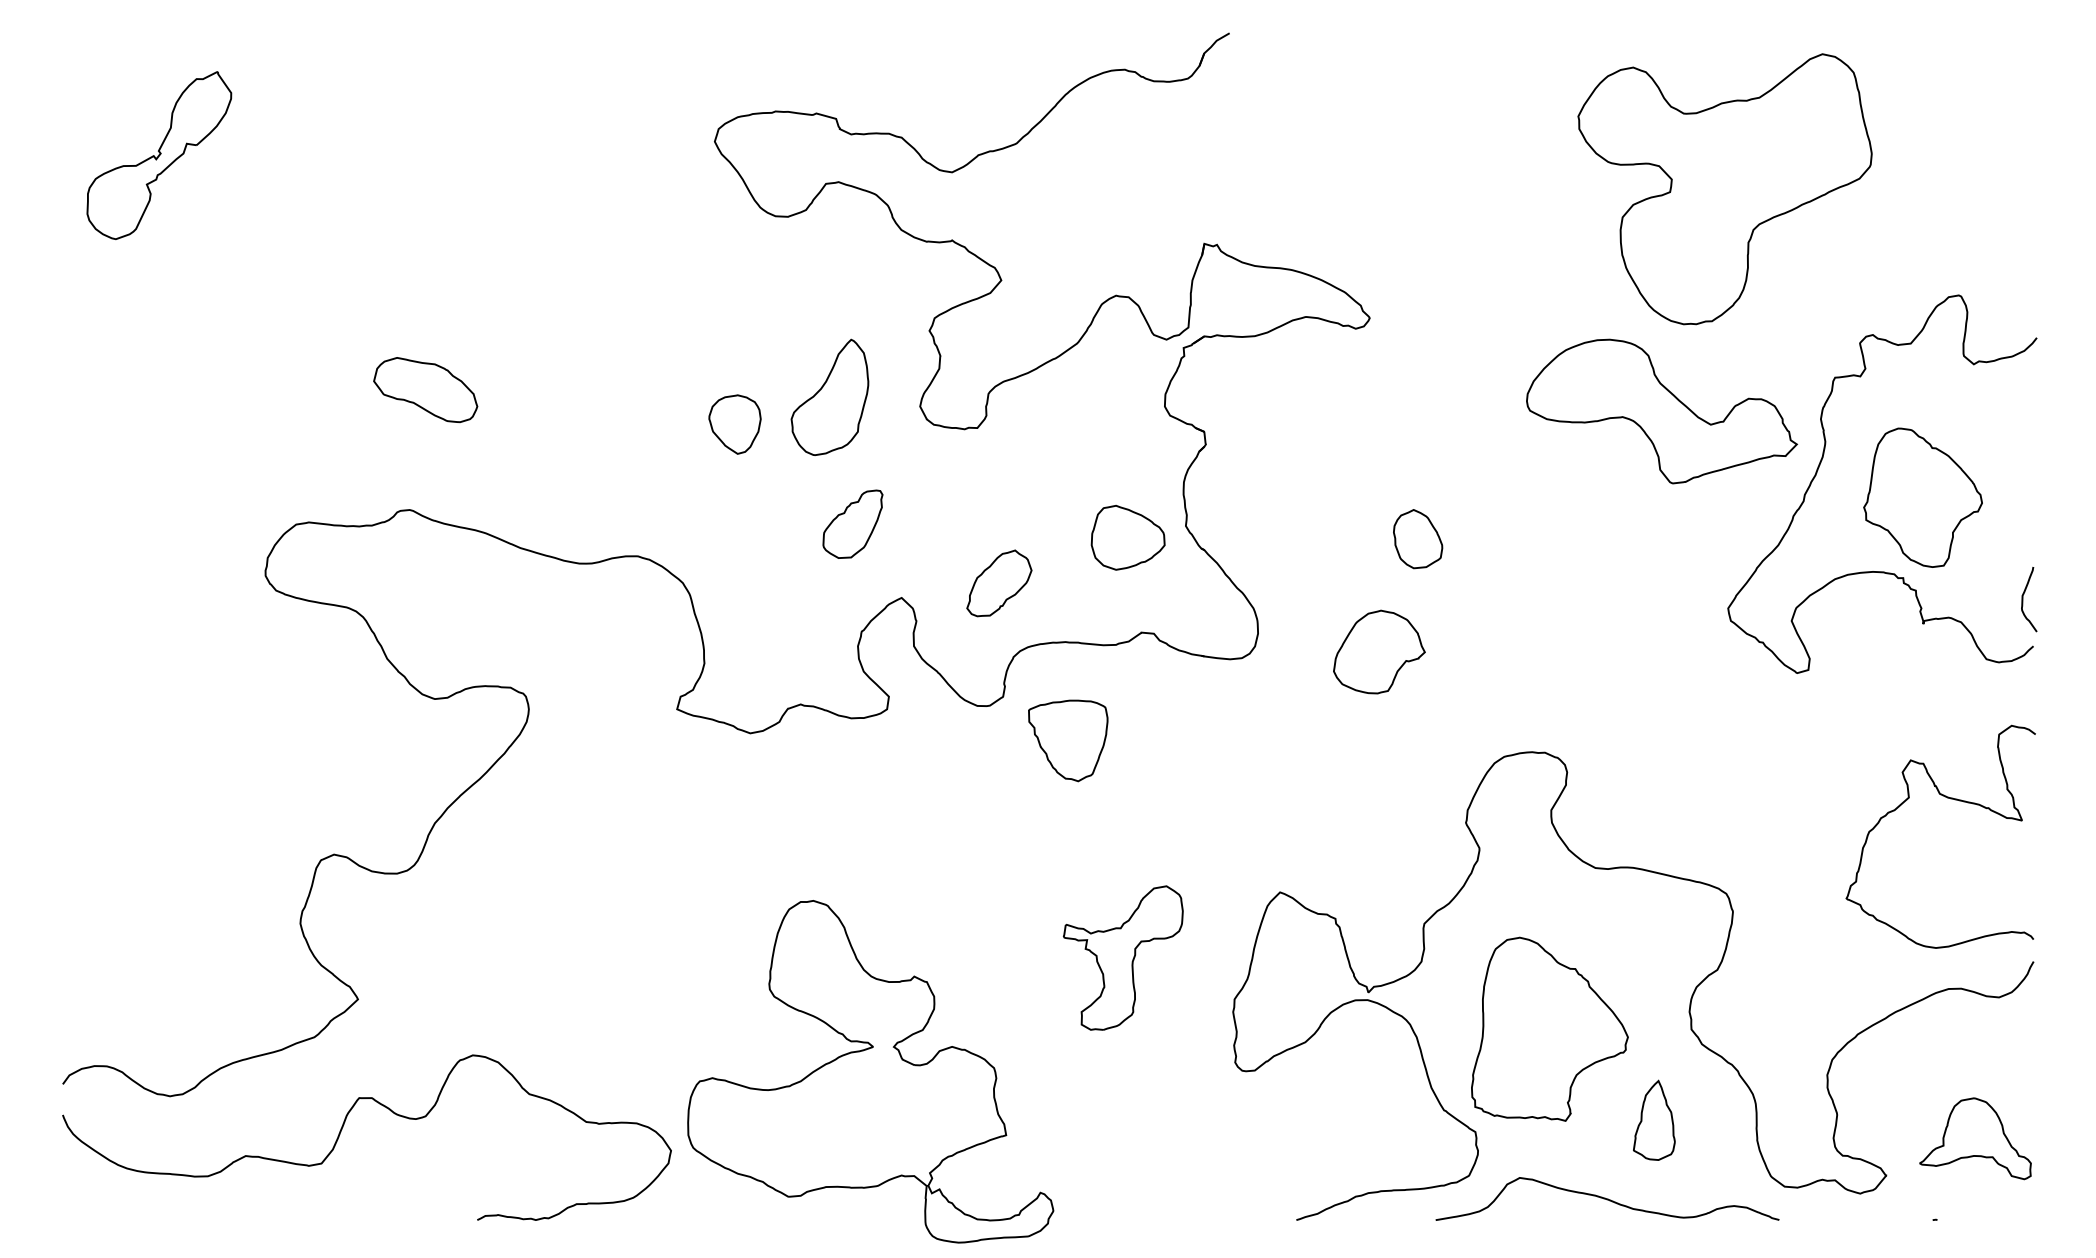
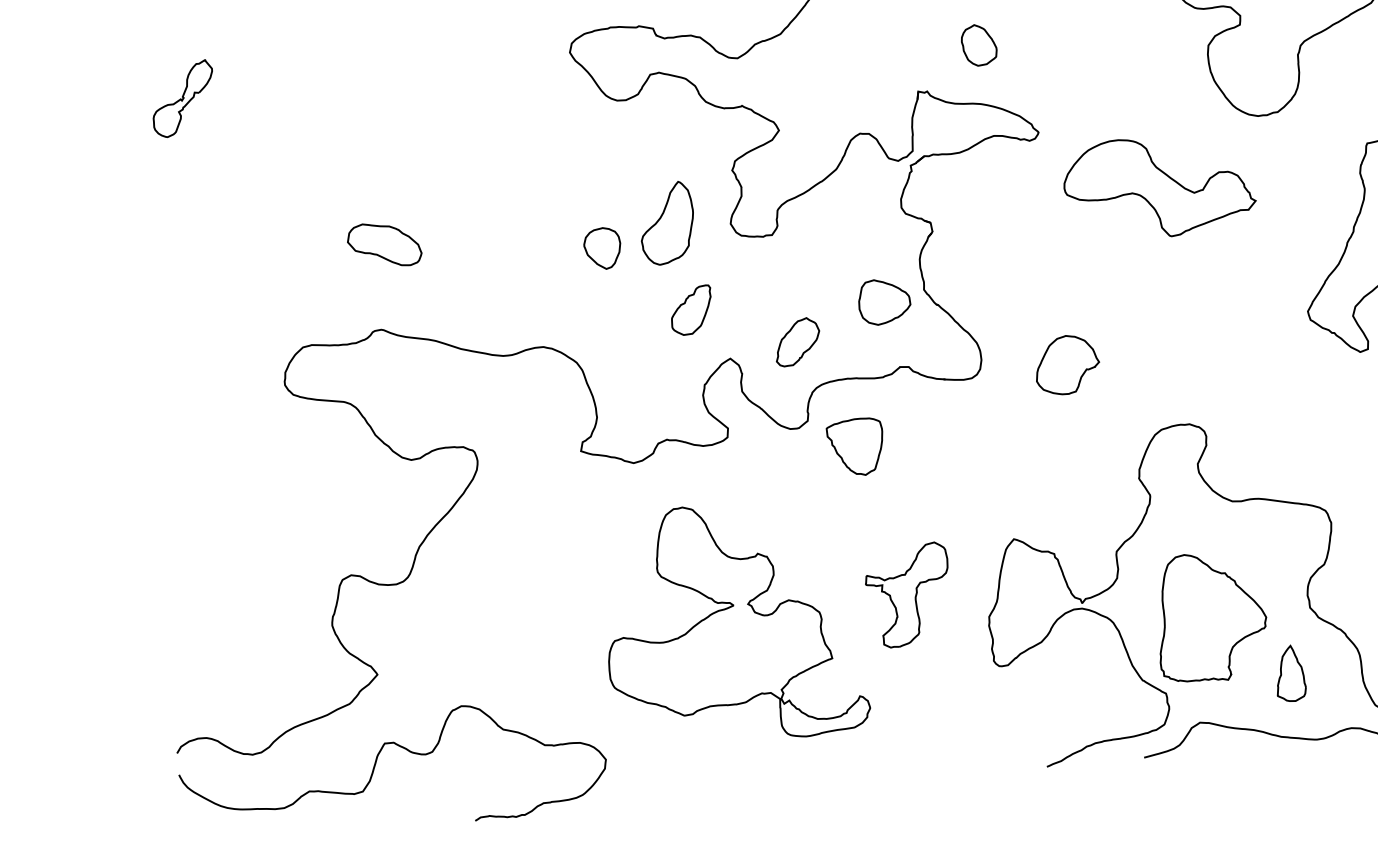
part: (159, 155) -> (183, 98), size x0.62
part: (1661, 411) -> (1159, 186), moved
part: (1418, 539) -> (979, 45), moved
part: (870, 1071) -> (733, 622), moved

